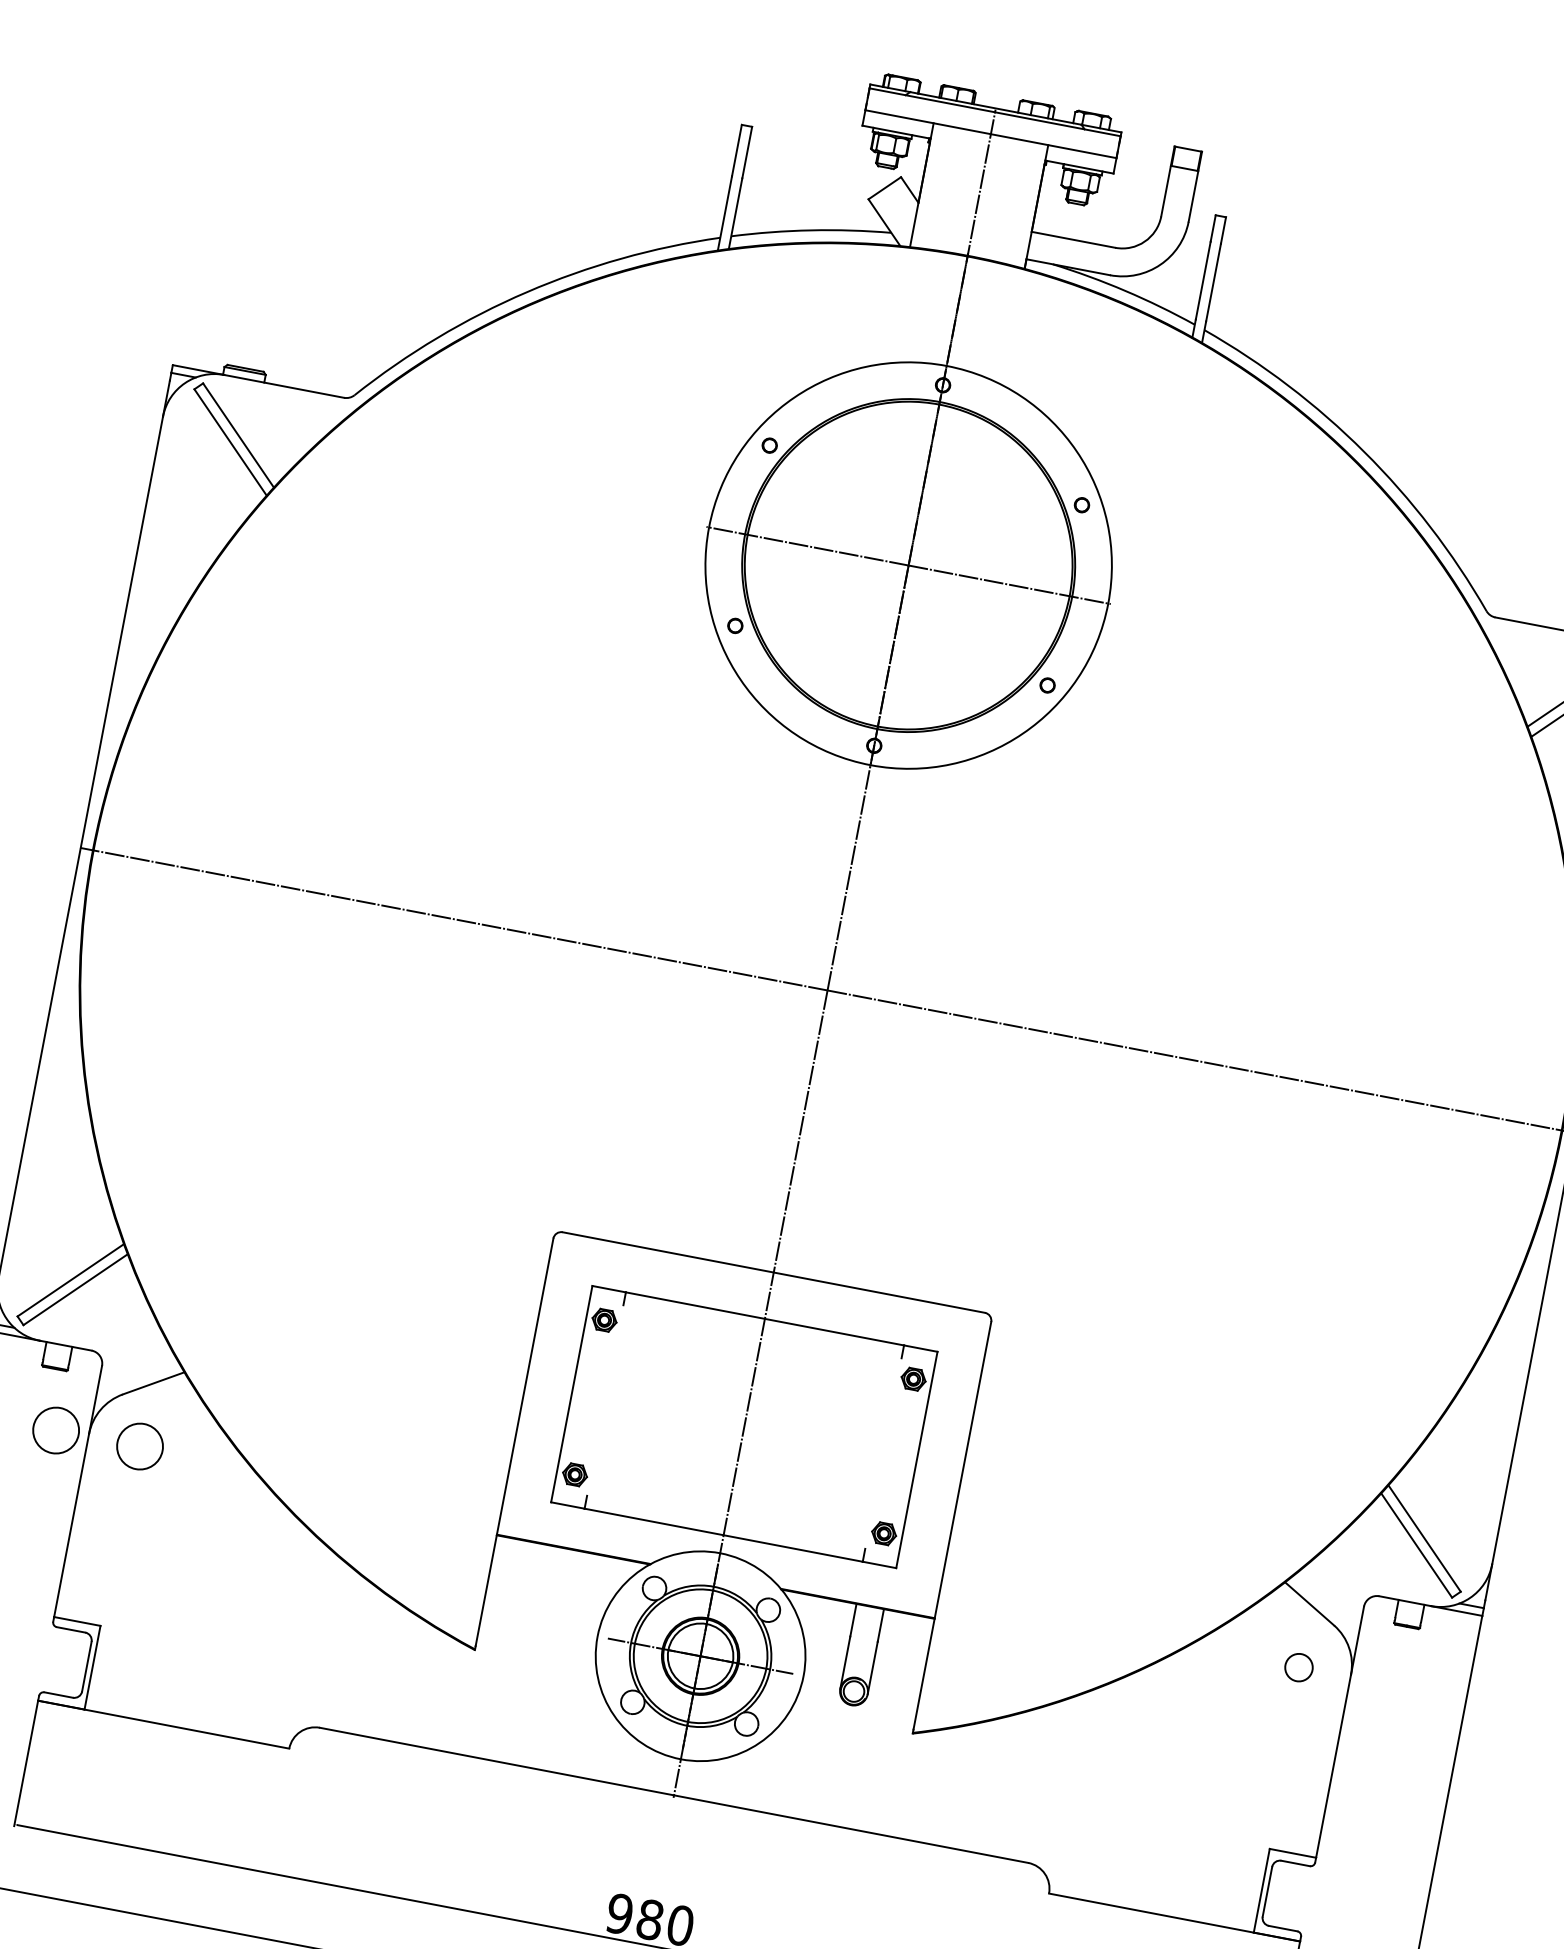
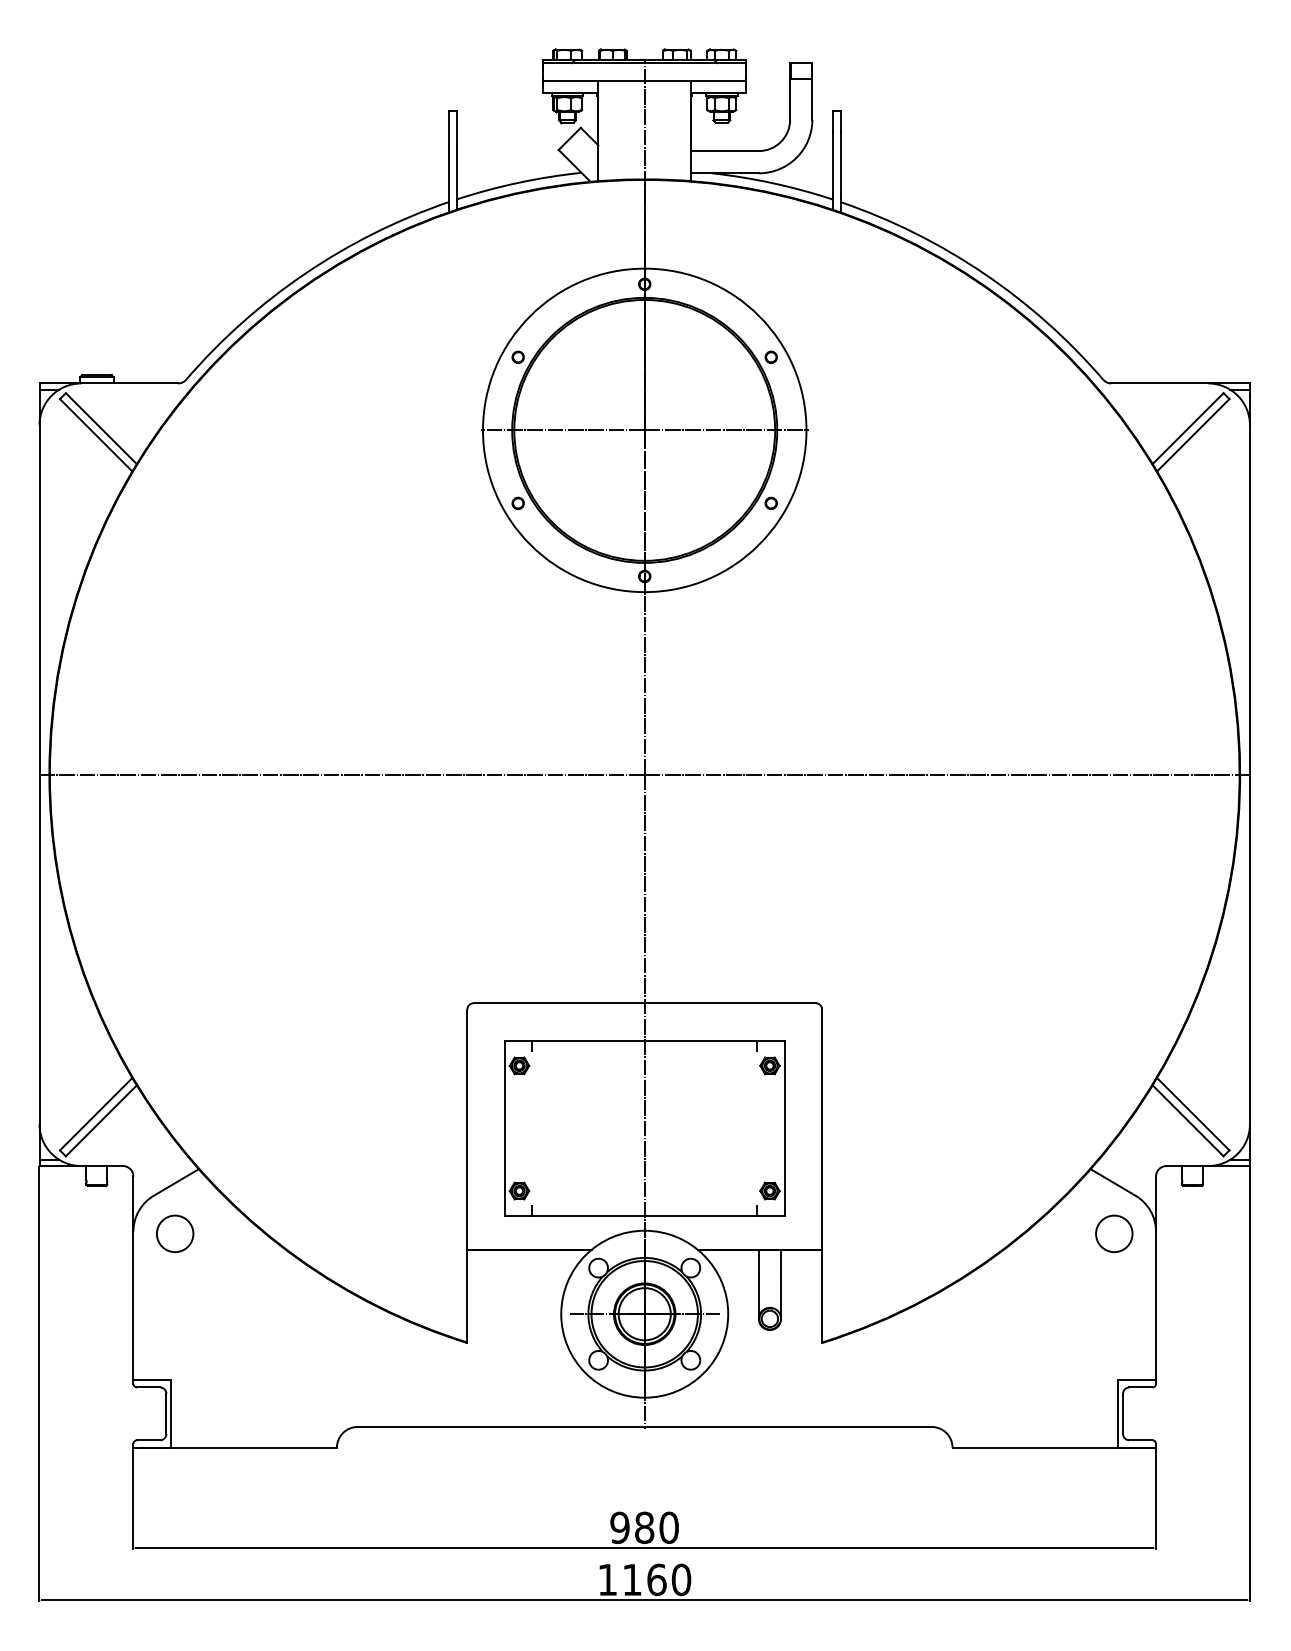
circle: (56, 1430) -> (107, 1233), removed
circle: (1299, 1667) -> (1114, 1233), size x1.67

